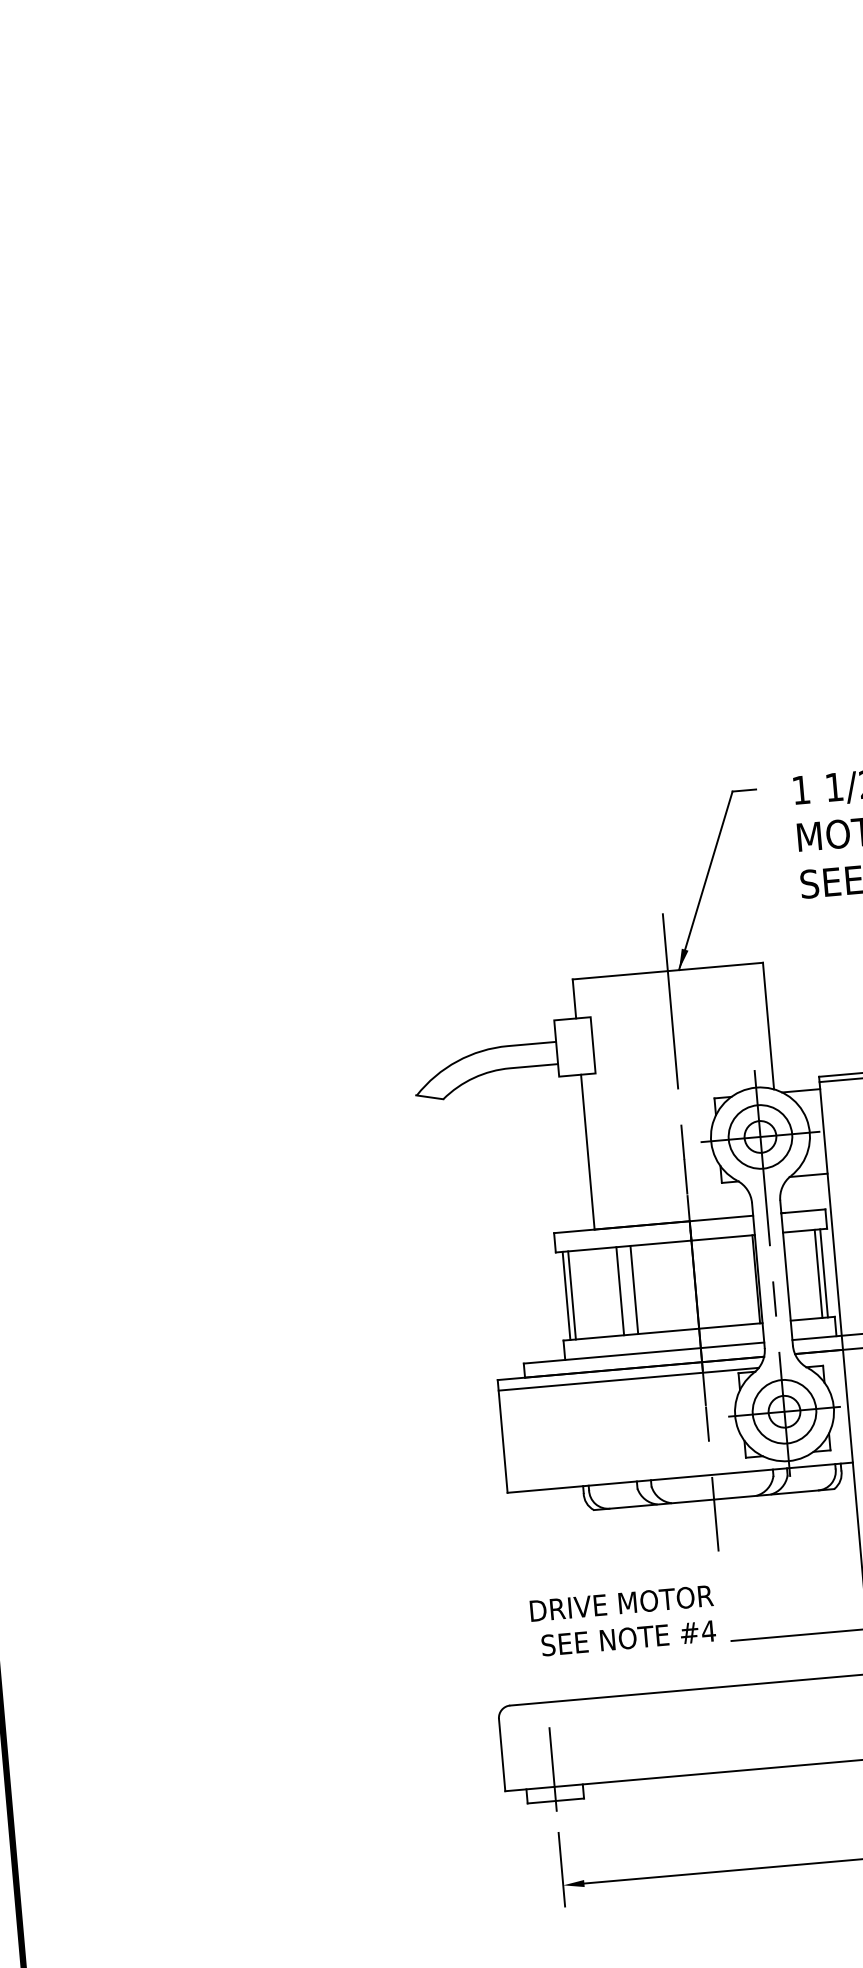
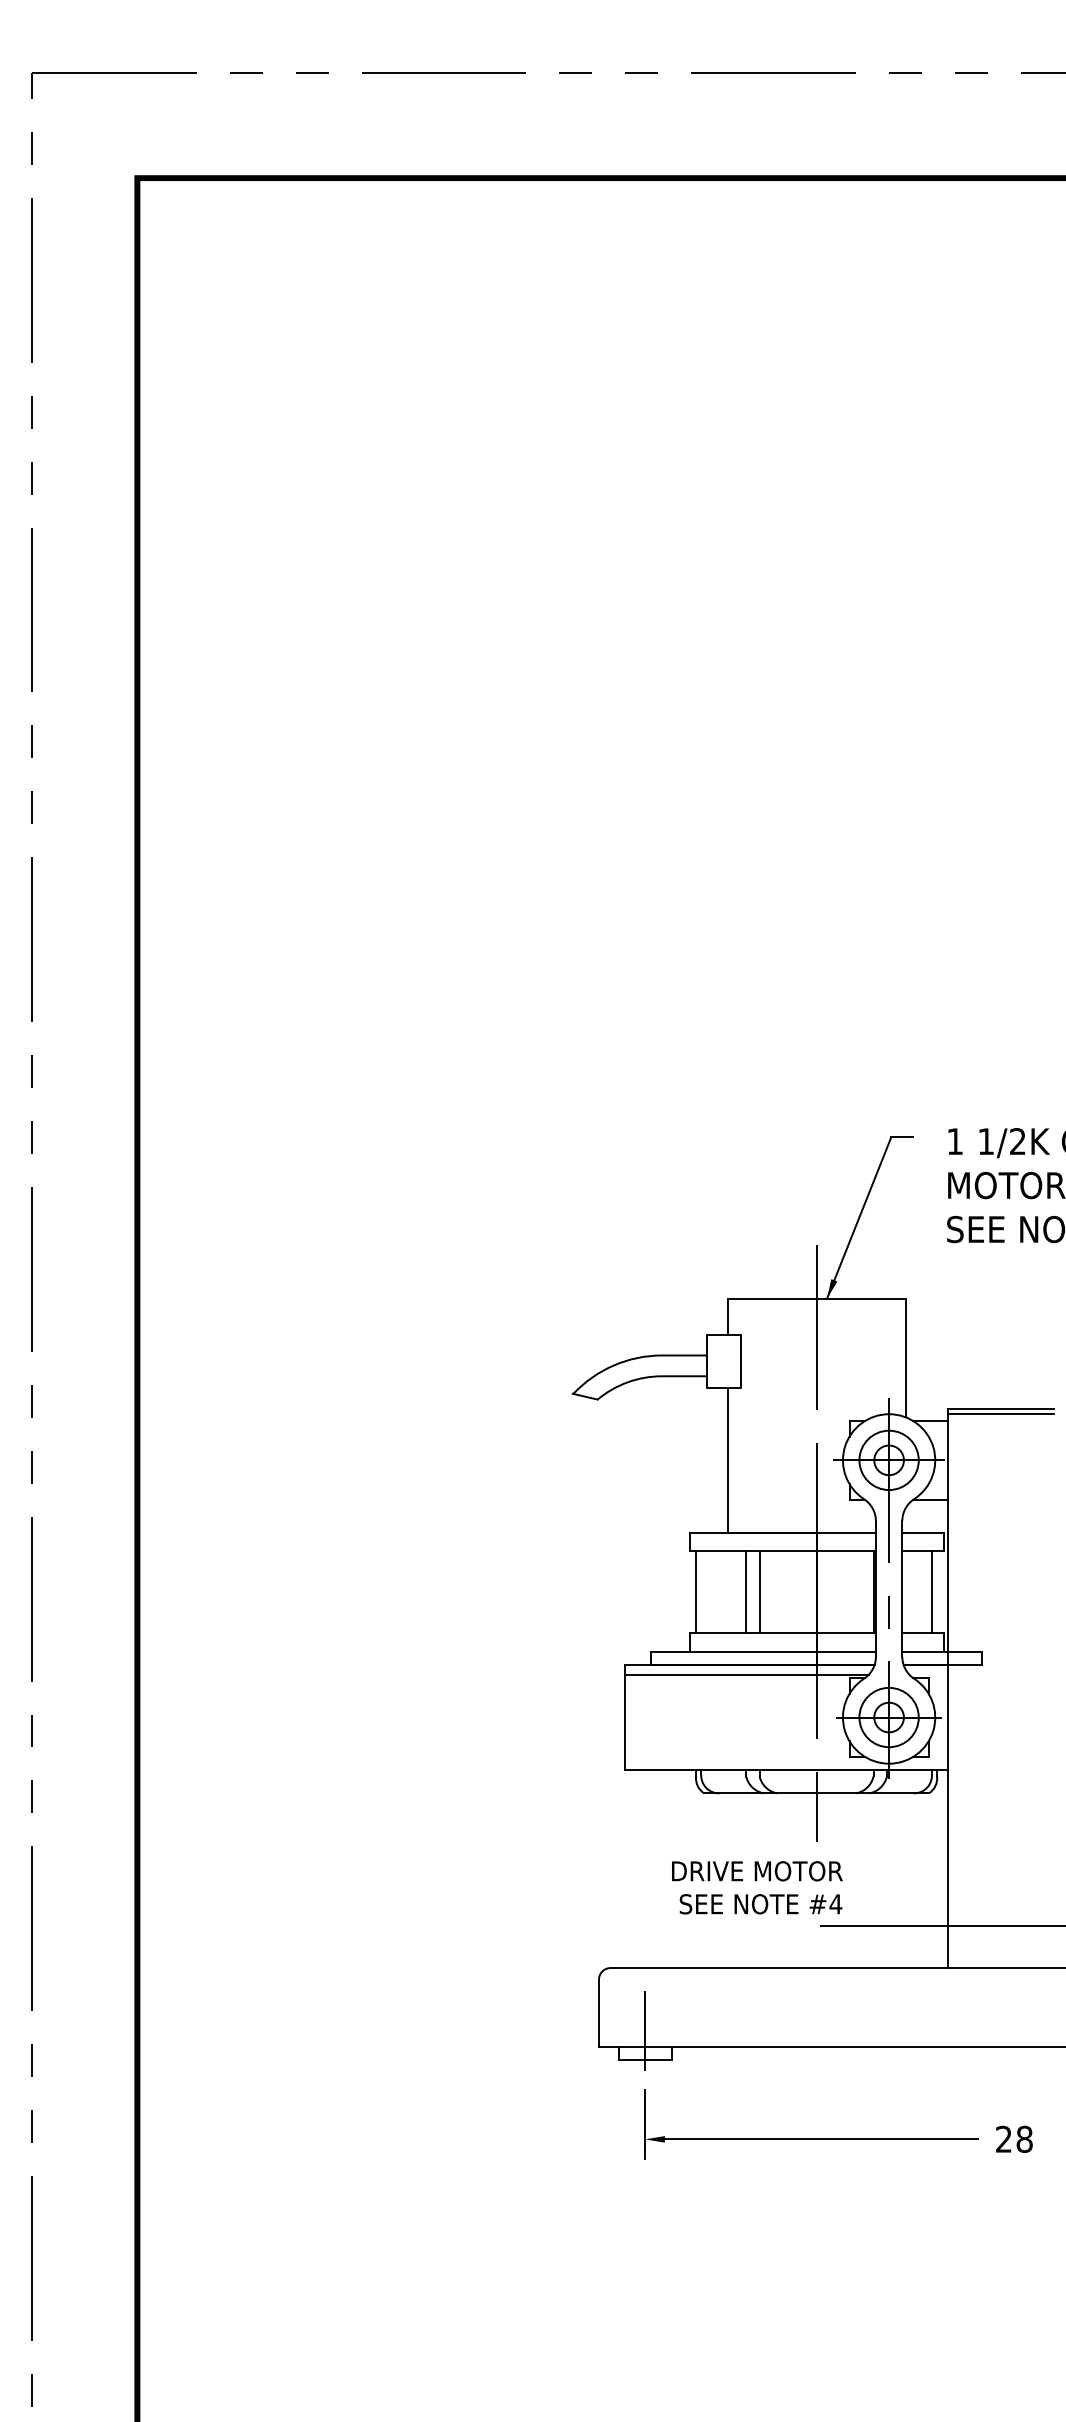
line: (824, 1273) -> (937, 1592), removed
line: (572, 1295) -> (701, 1592), removed
text: (623, 1620) -> (757, 1887), moved

